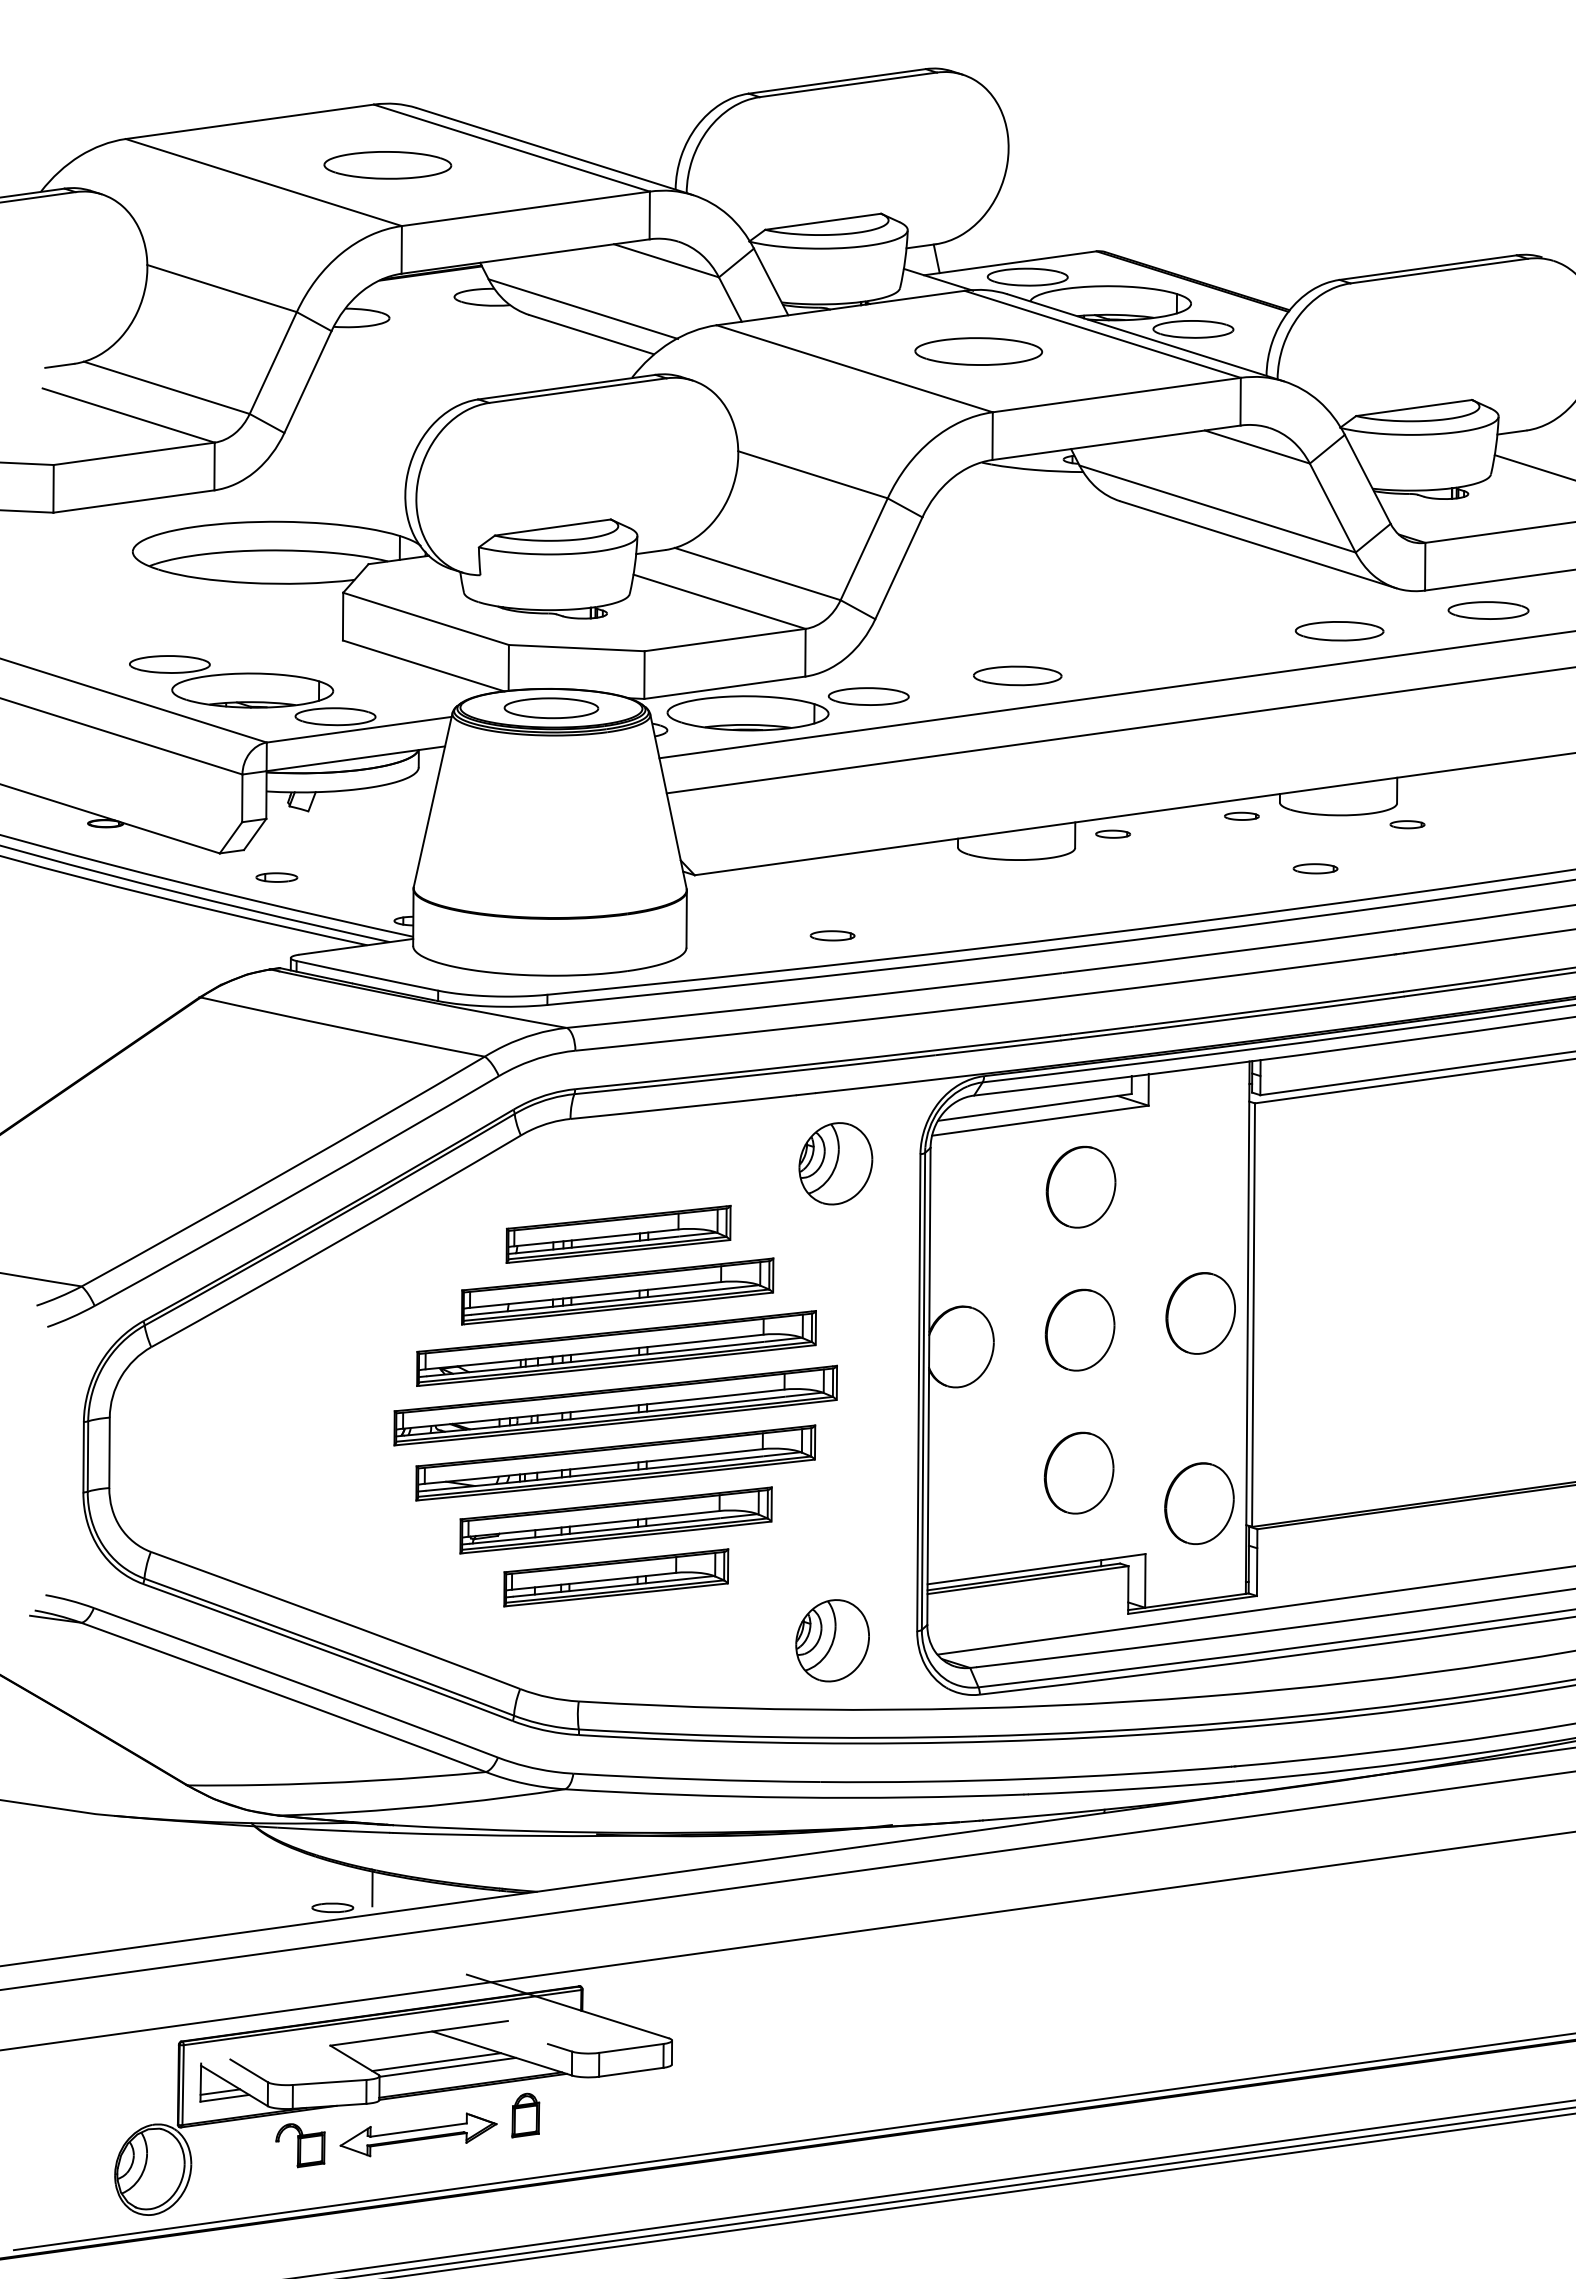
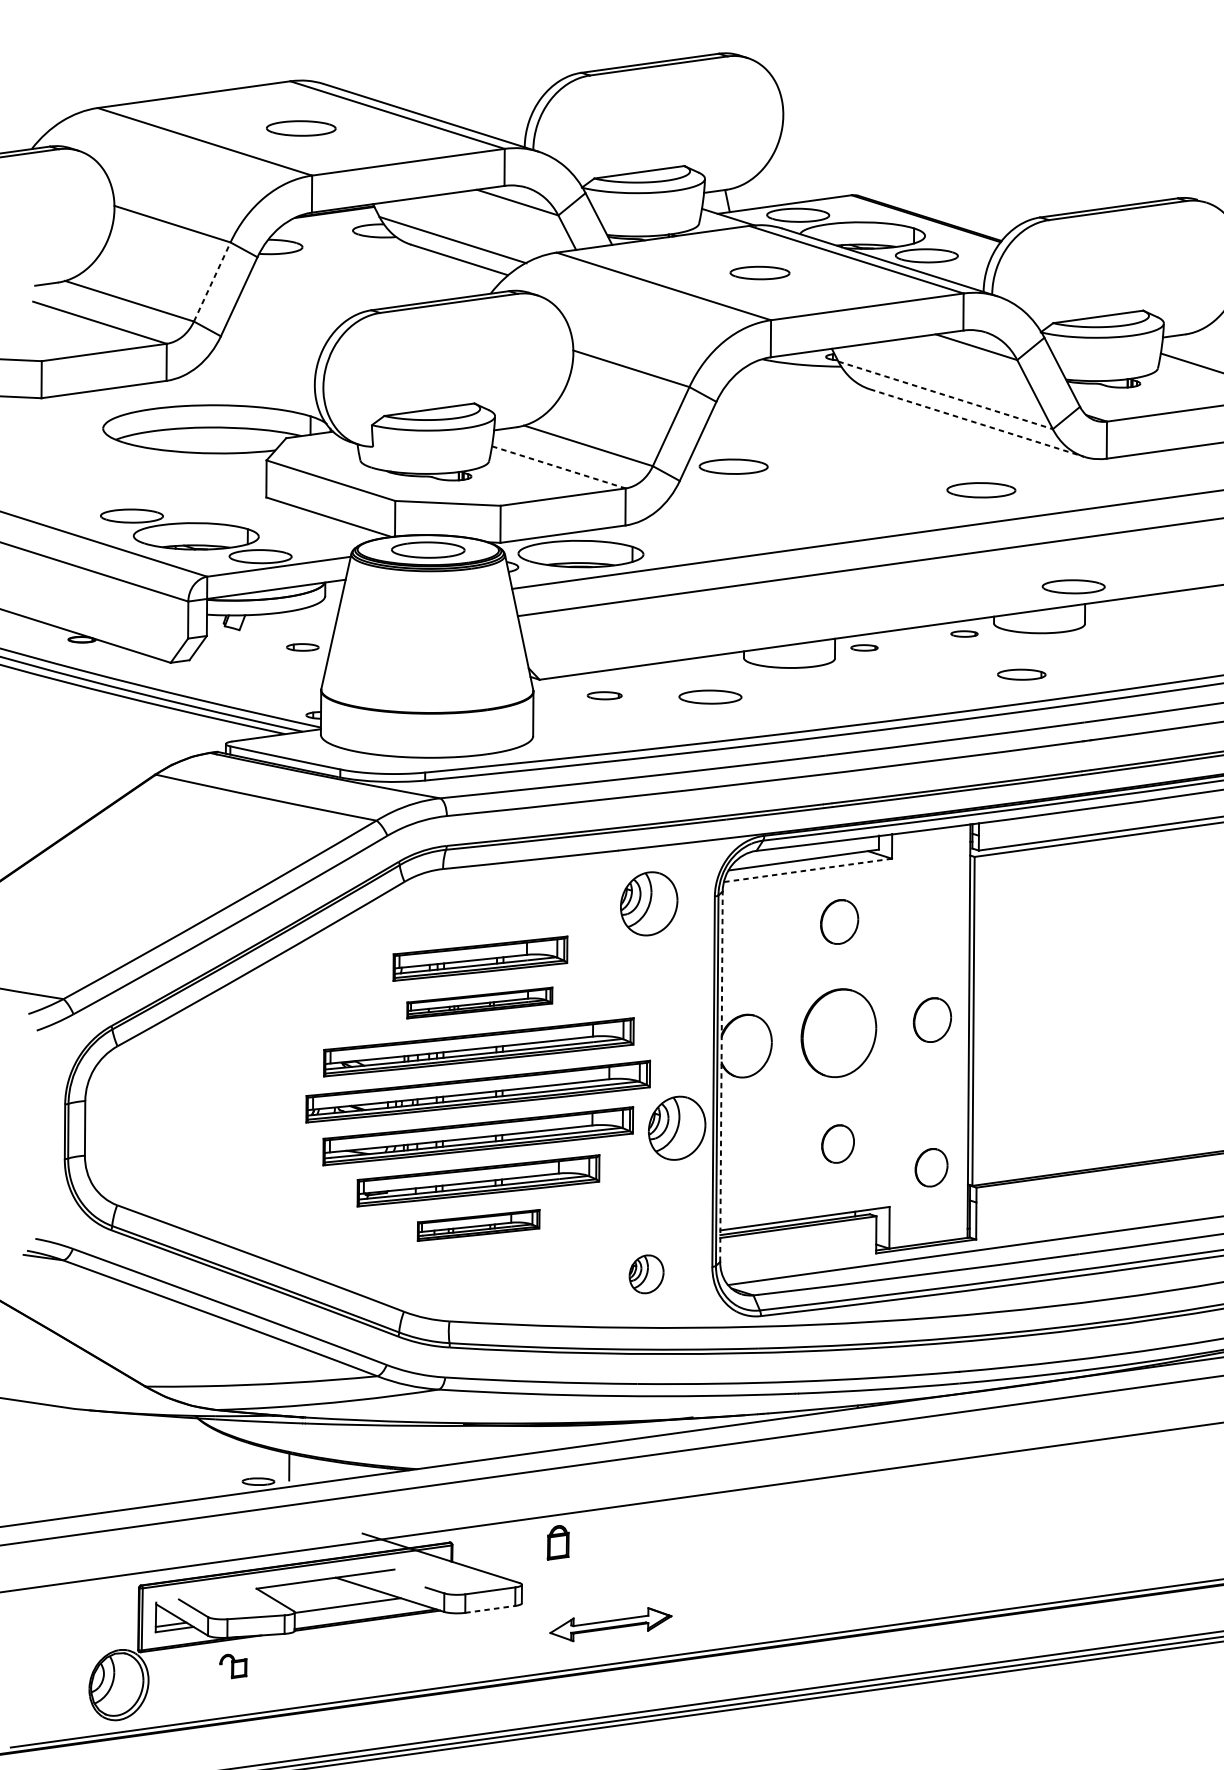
part: (387, 165) -> (300, 128), size x0.7
part: (978, 351) -> (759, 273), size x0.6
line: (273, 362) -> (212, 281), solid -> dashed
line: (1217, 509) -> (945, 395), solid -> dashed
line: (1258, 544) -> (977, 422), solid -> dashed
line: (720, 601) -> (559, 467), solid -> dashed
part: (1488, 610) -> (1073, 586), moved
part: (1339, 631) -> (981, 490), moved
part: (1017, 675) -> (733, 466), moved
part: (868, 696) -> (710, 697), moved
part: (1407, 824) -> (1093, 640), removed
part: (1315, 868) -> (1021, 674), size x1.4
part: (276, 877) -> (302, 647), moved
part: (832, 935) -> (604, 695), moved
line: (1039, 1120) -> (807, 870), solid -> dashed
part: (1080, 1186) -> (839, 921), size x0.7
part: (617, 1291) -> (479, 1003), size x0.6
part: (1200, 1313) -> (932, 1020), size x0.7
part: (1079, 1329) -> (838, 1032), size x1.4
line: (928, 1386) -> (721, 1076), solid -> dashed
part: (871, 1452) -> (676, 1128), added
part: (1078, 1472) -> (837, 1143), size x0.6
part: (1199, 1503) -> (931, 1167), size x0.6
part: (616, 1577) -> (478, 1225), size x0.7
part: (832, 1640) -> (646, 1274), size x0.6
line: (436, 2062) -> (339, 1601), removed
line: (631, 2072) -> (490, 1609), solid -> dashed
part: (525, 2115) -> (558, 1542), moved
part: (418, 2134) -> (610, 1624), moved
part: (300, 2145) -> (233, 1666), size x0.7

